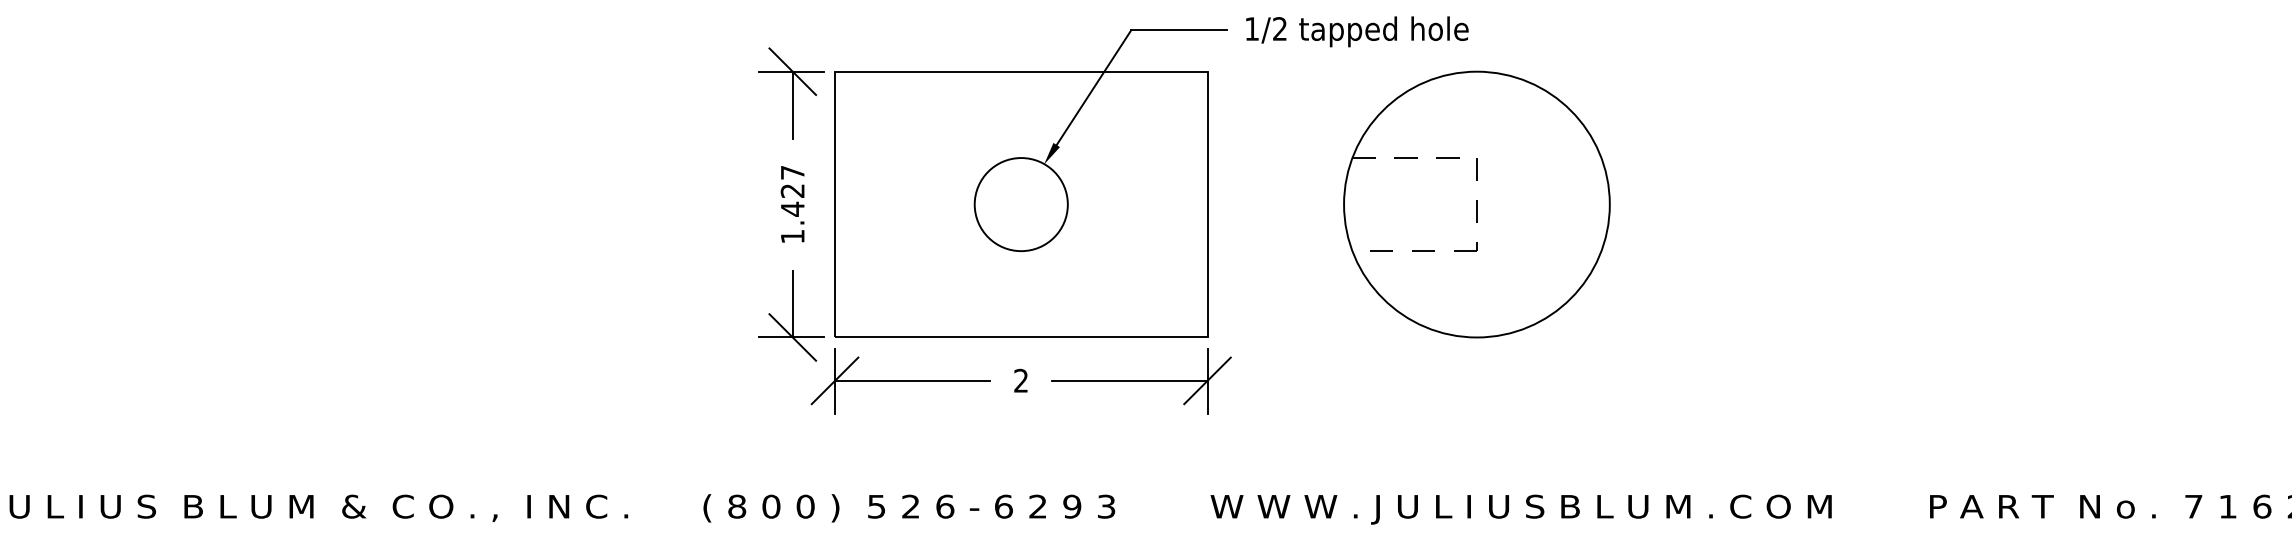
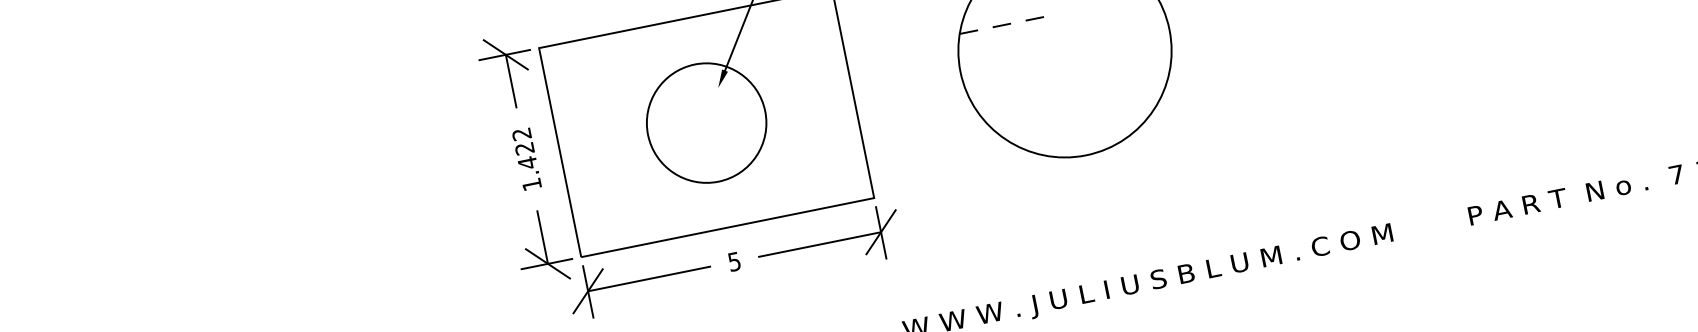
text: (792, 172) -> (521, 134), 1.427 -> 1.422
circle: (1020, 204) -> (706, 123), size x1.6
part: (1423, 250) -> (1030, 95), removed
text: (1020, 380) -> (733, 261), 2 -> 5

